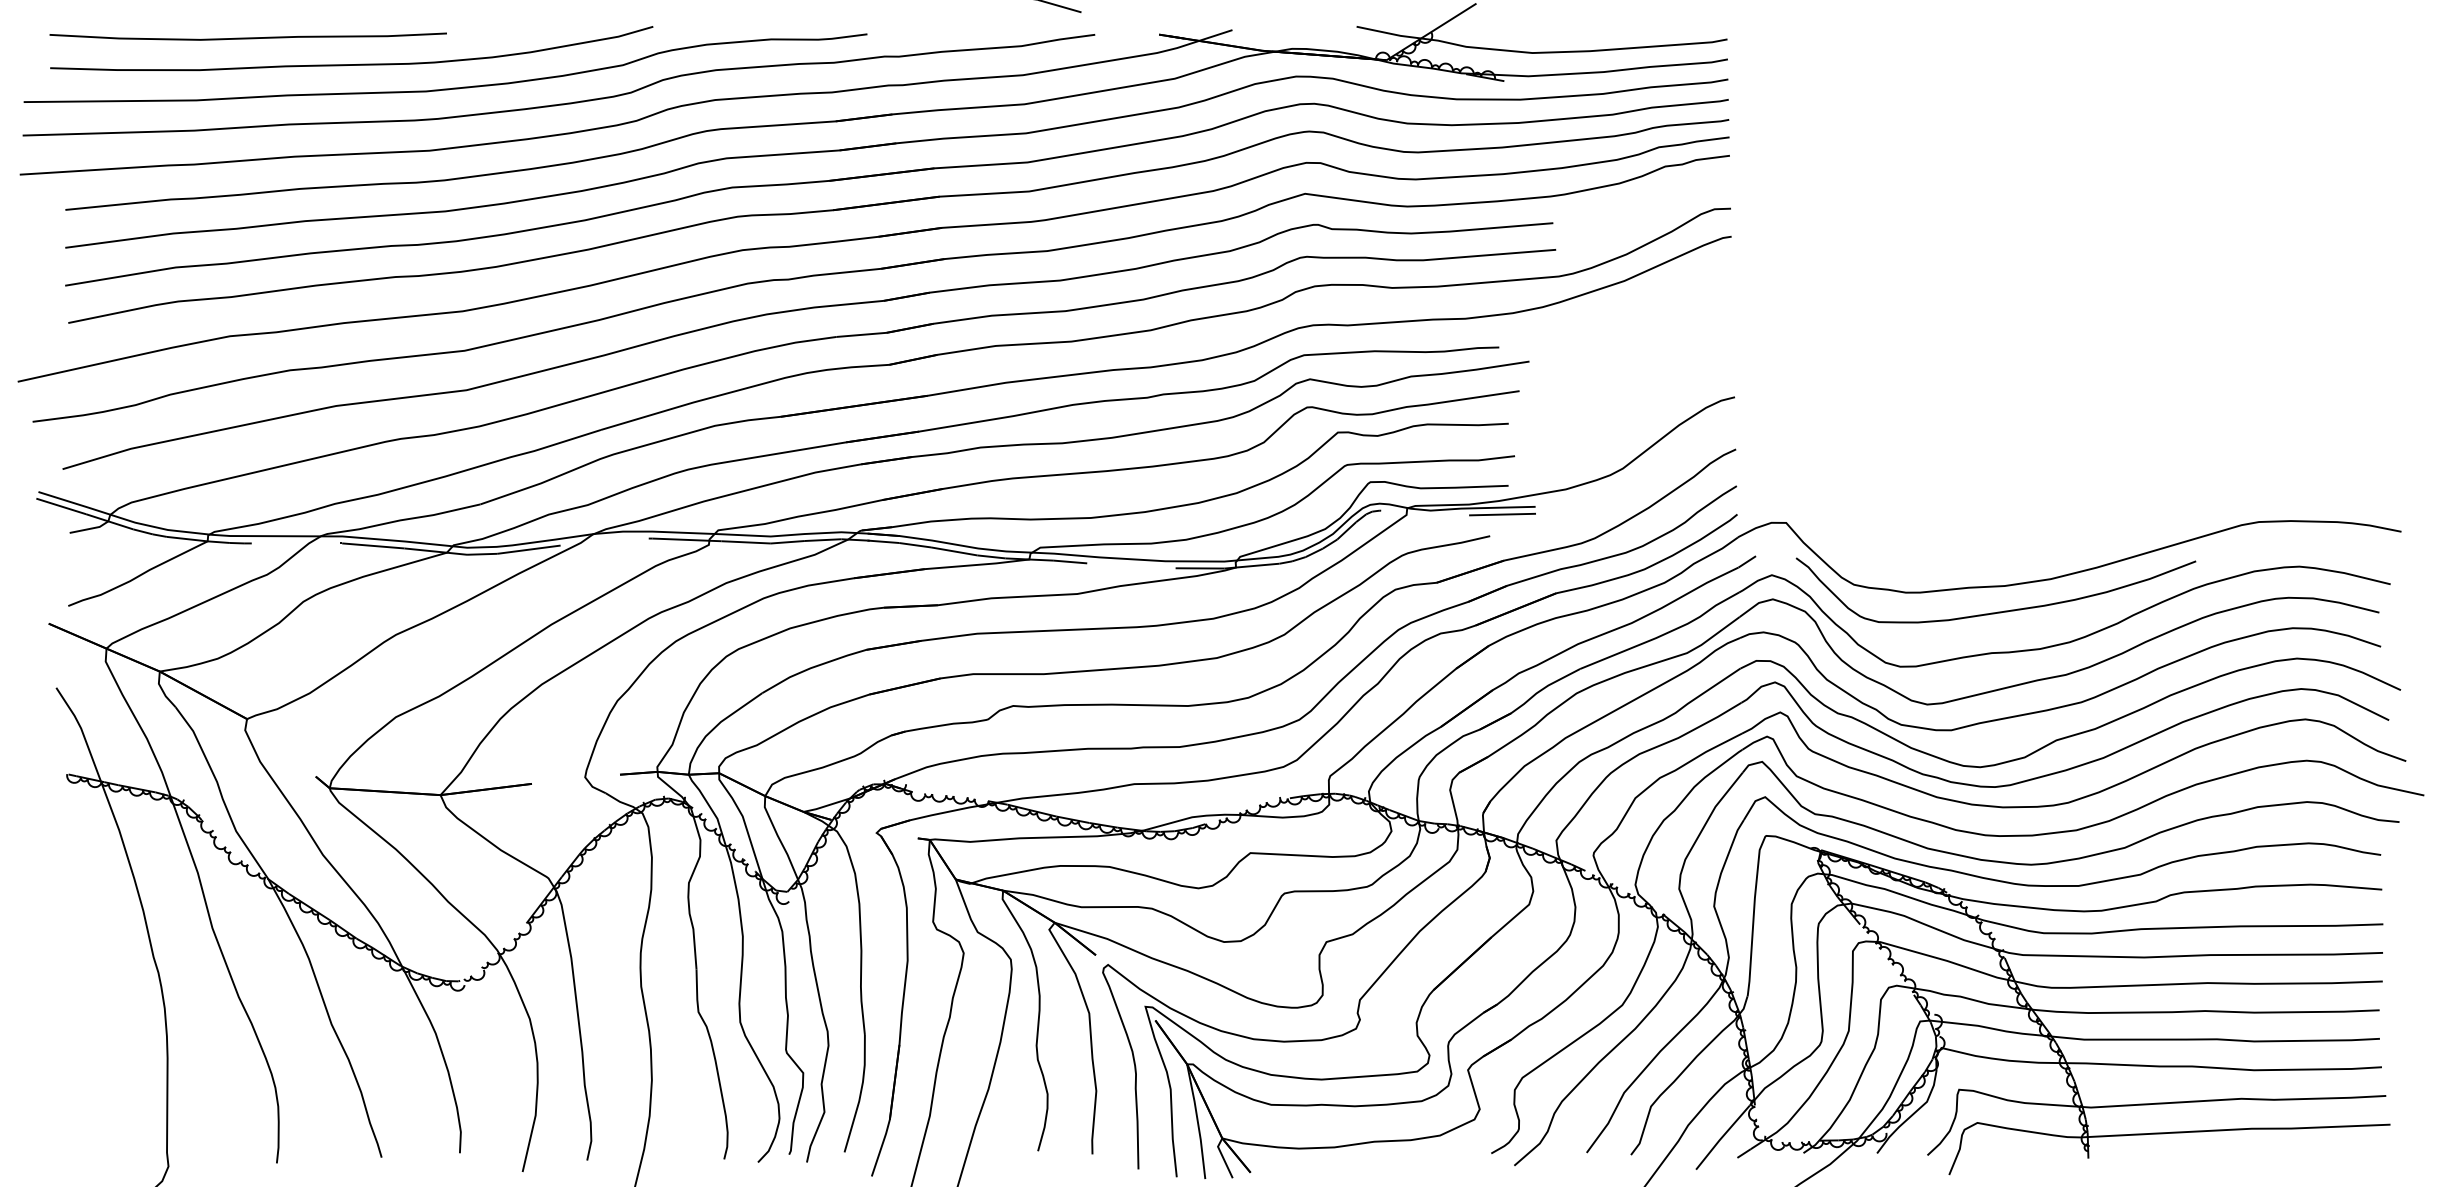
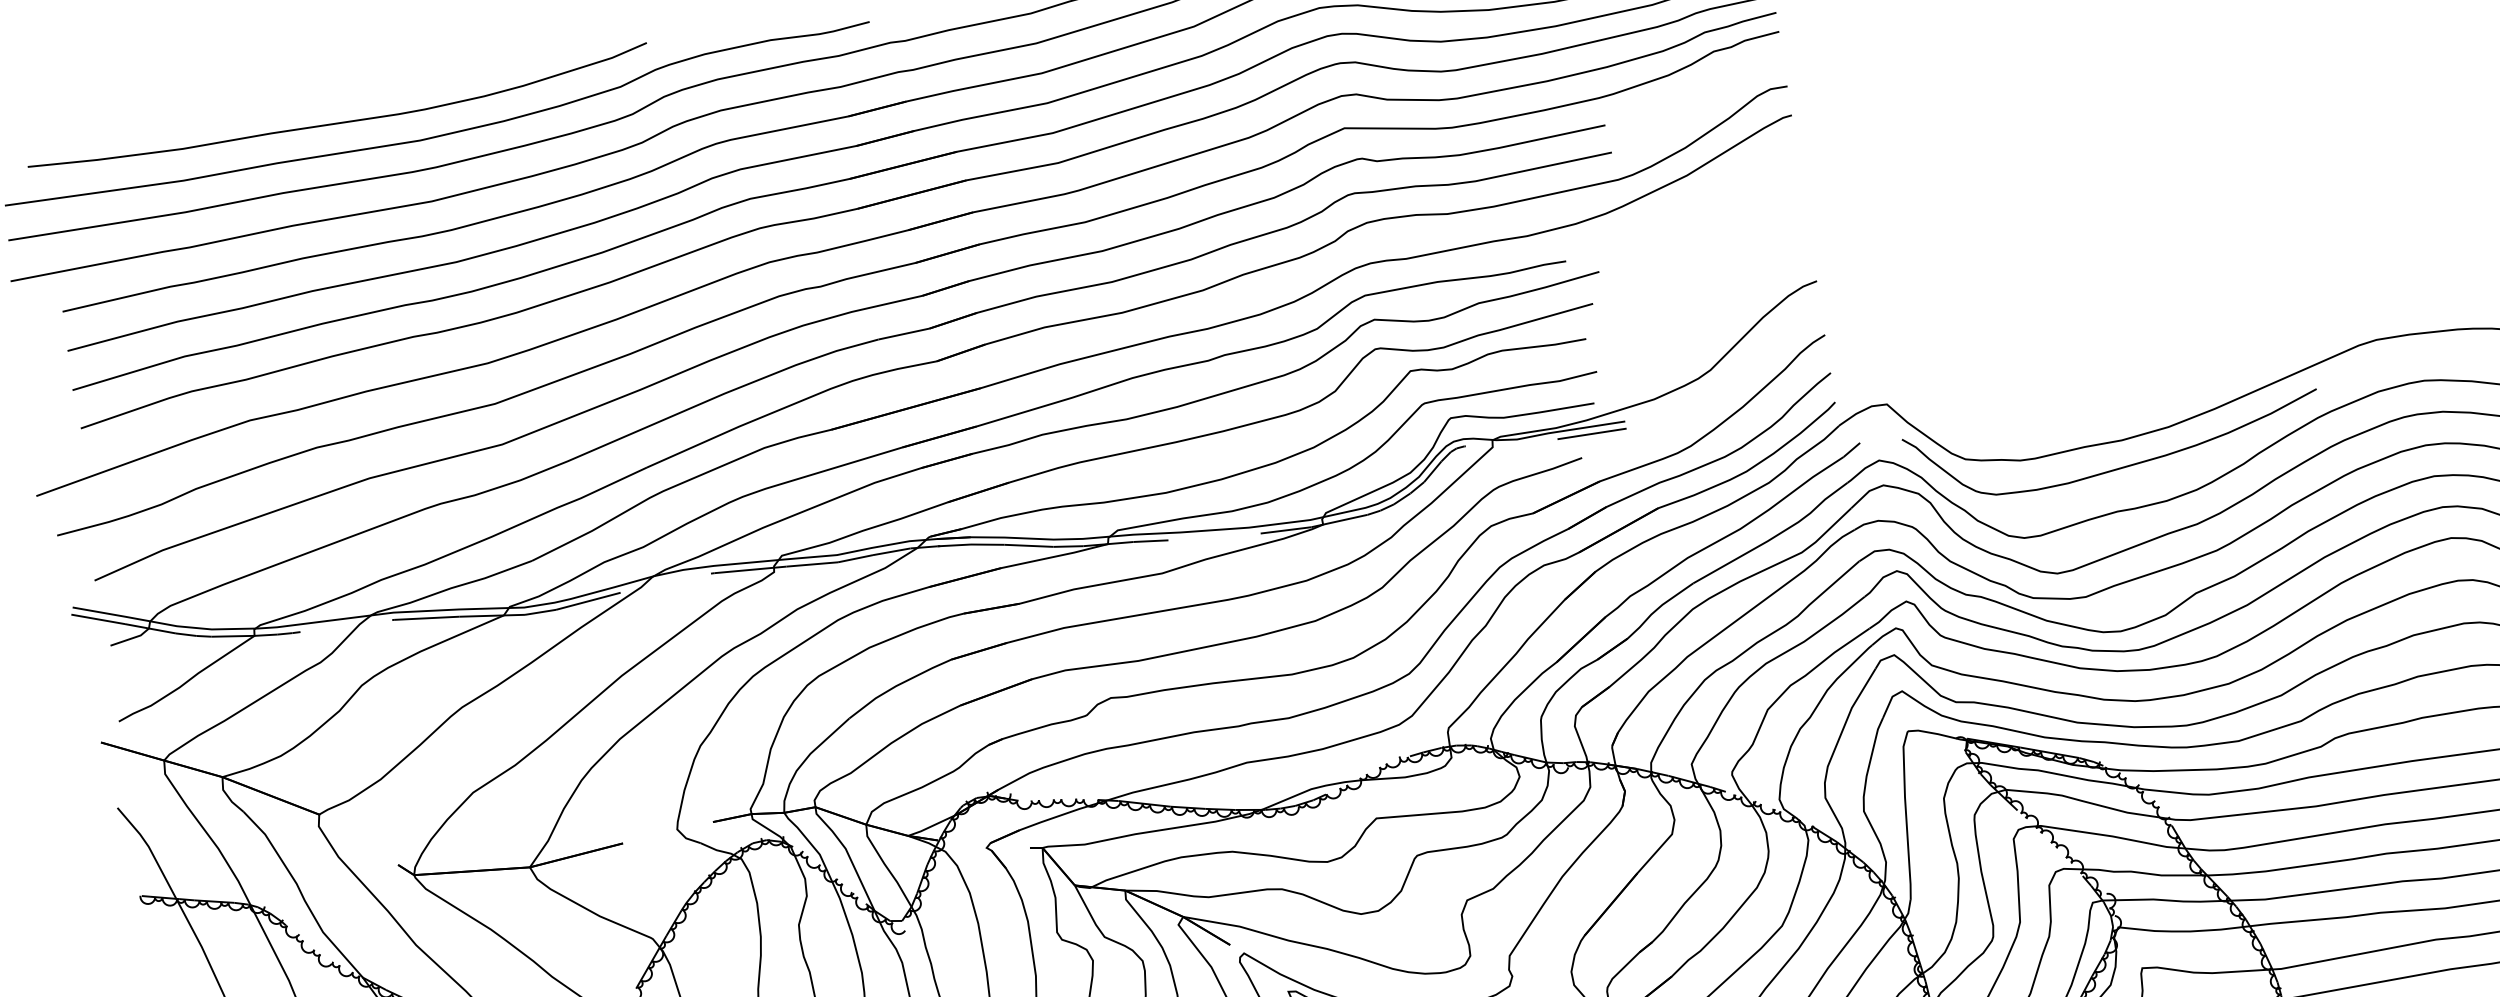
curve: (247, 37) -> (228, 108), removed

